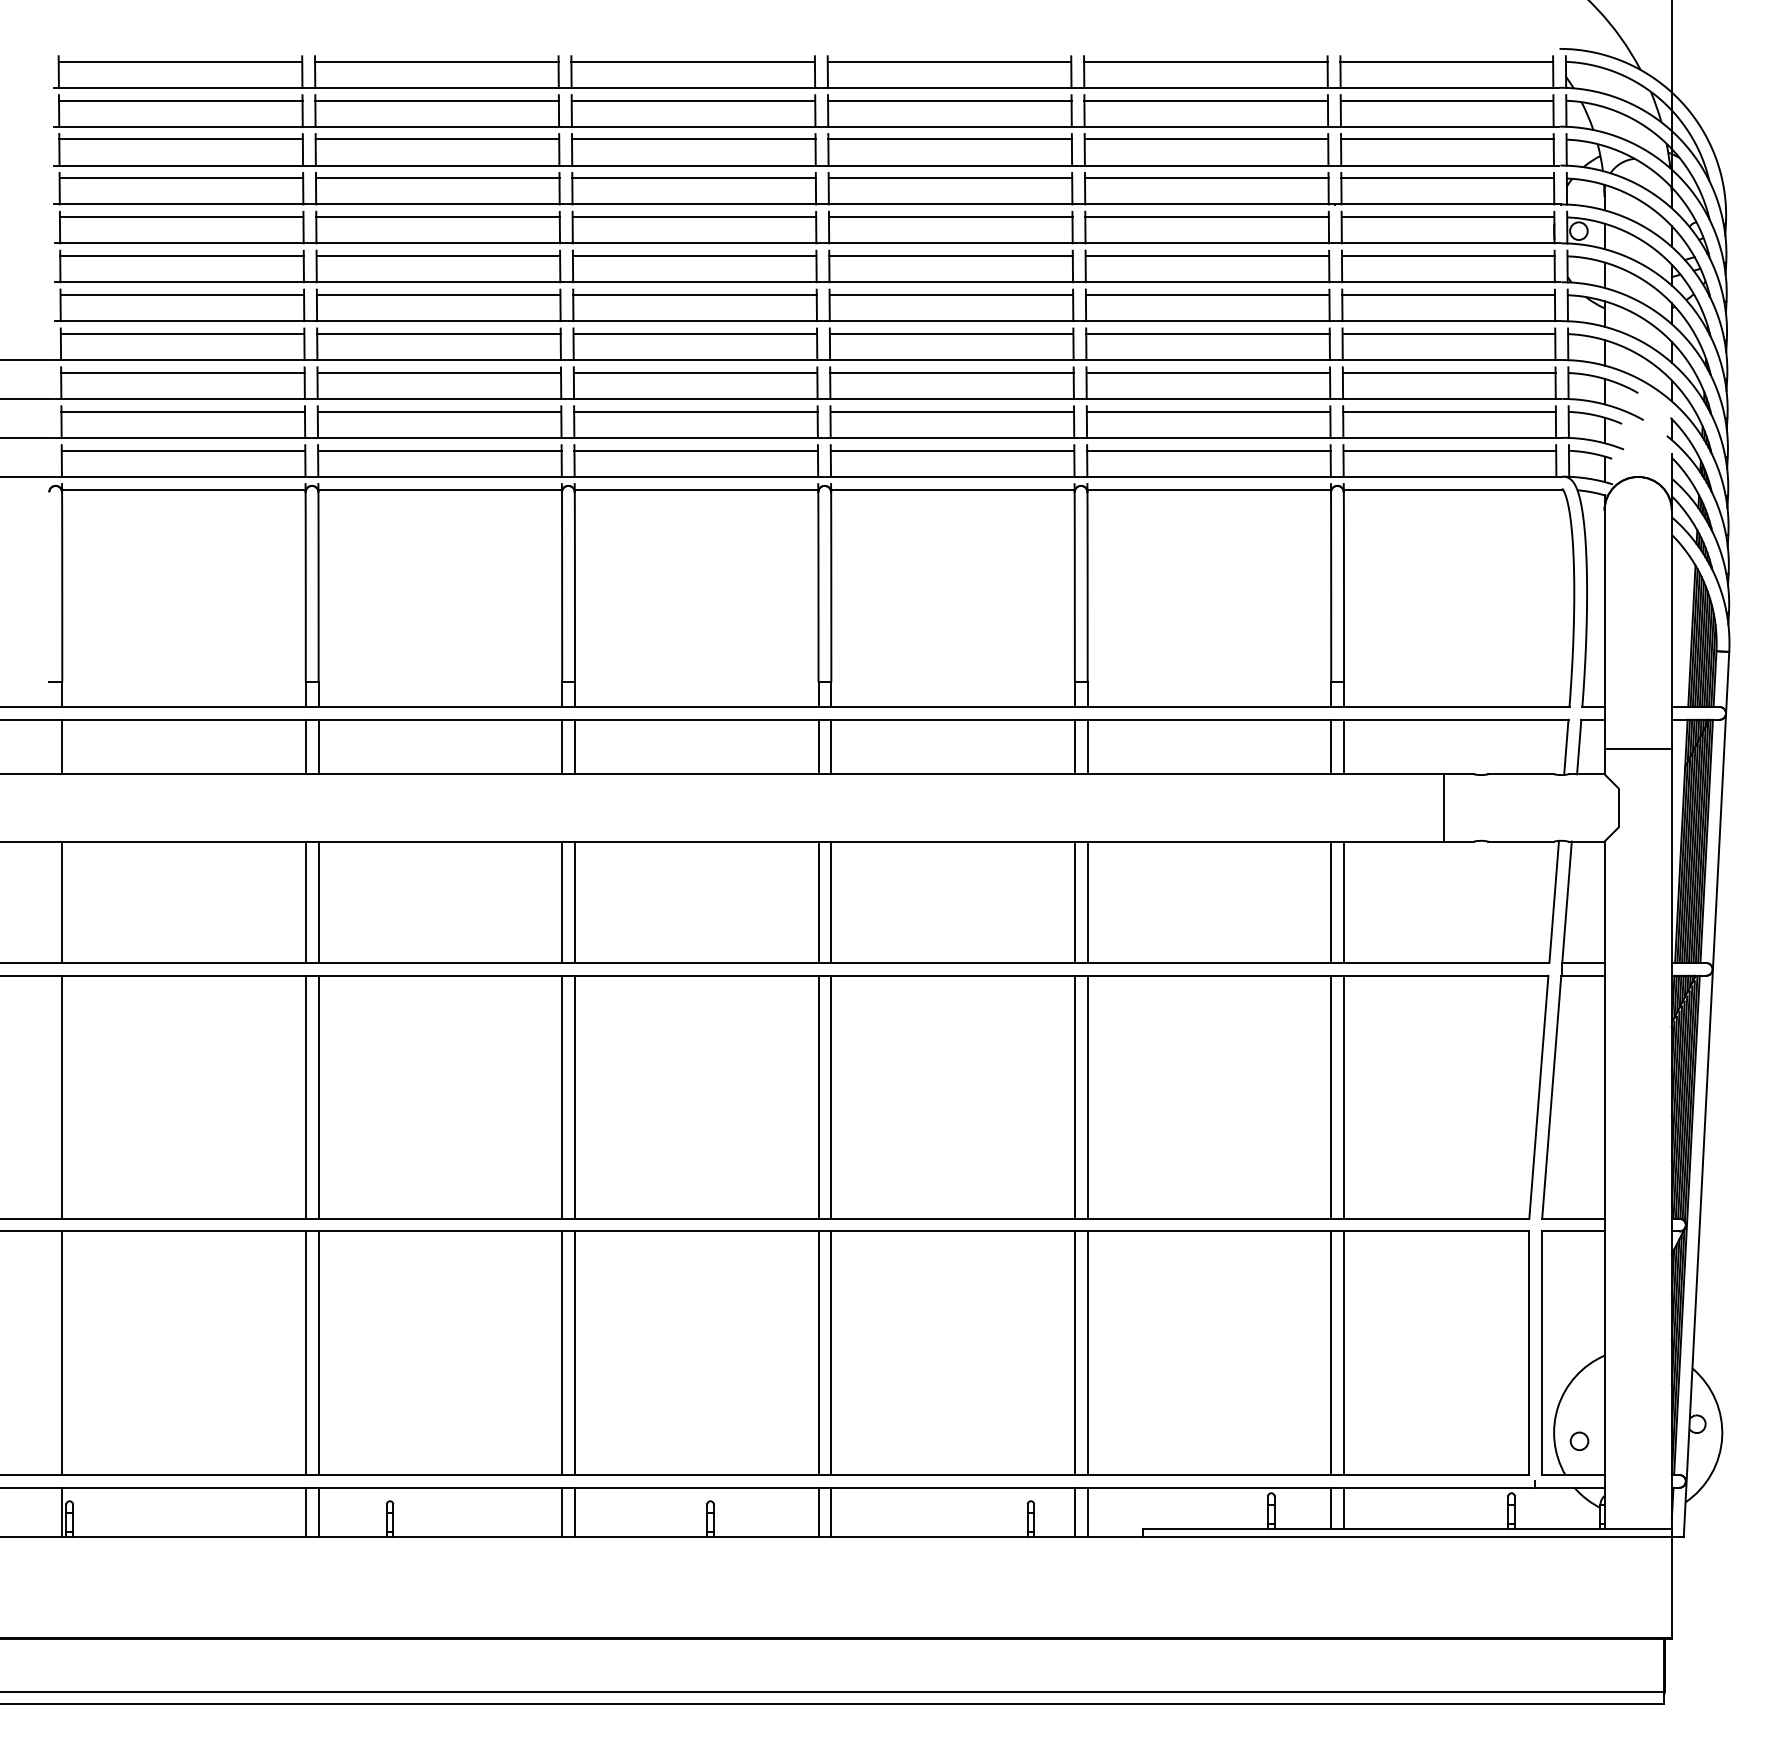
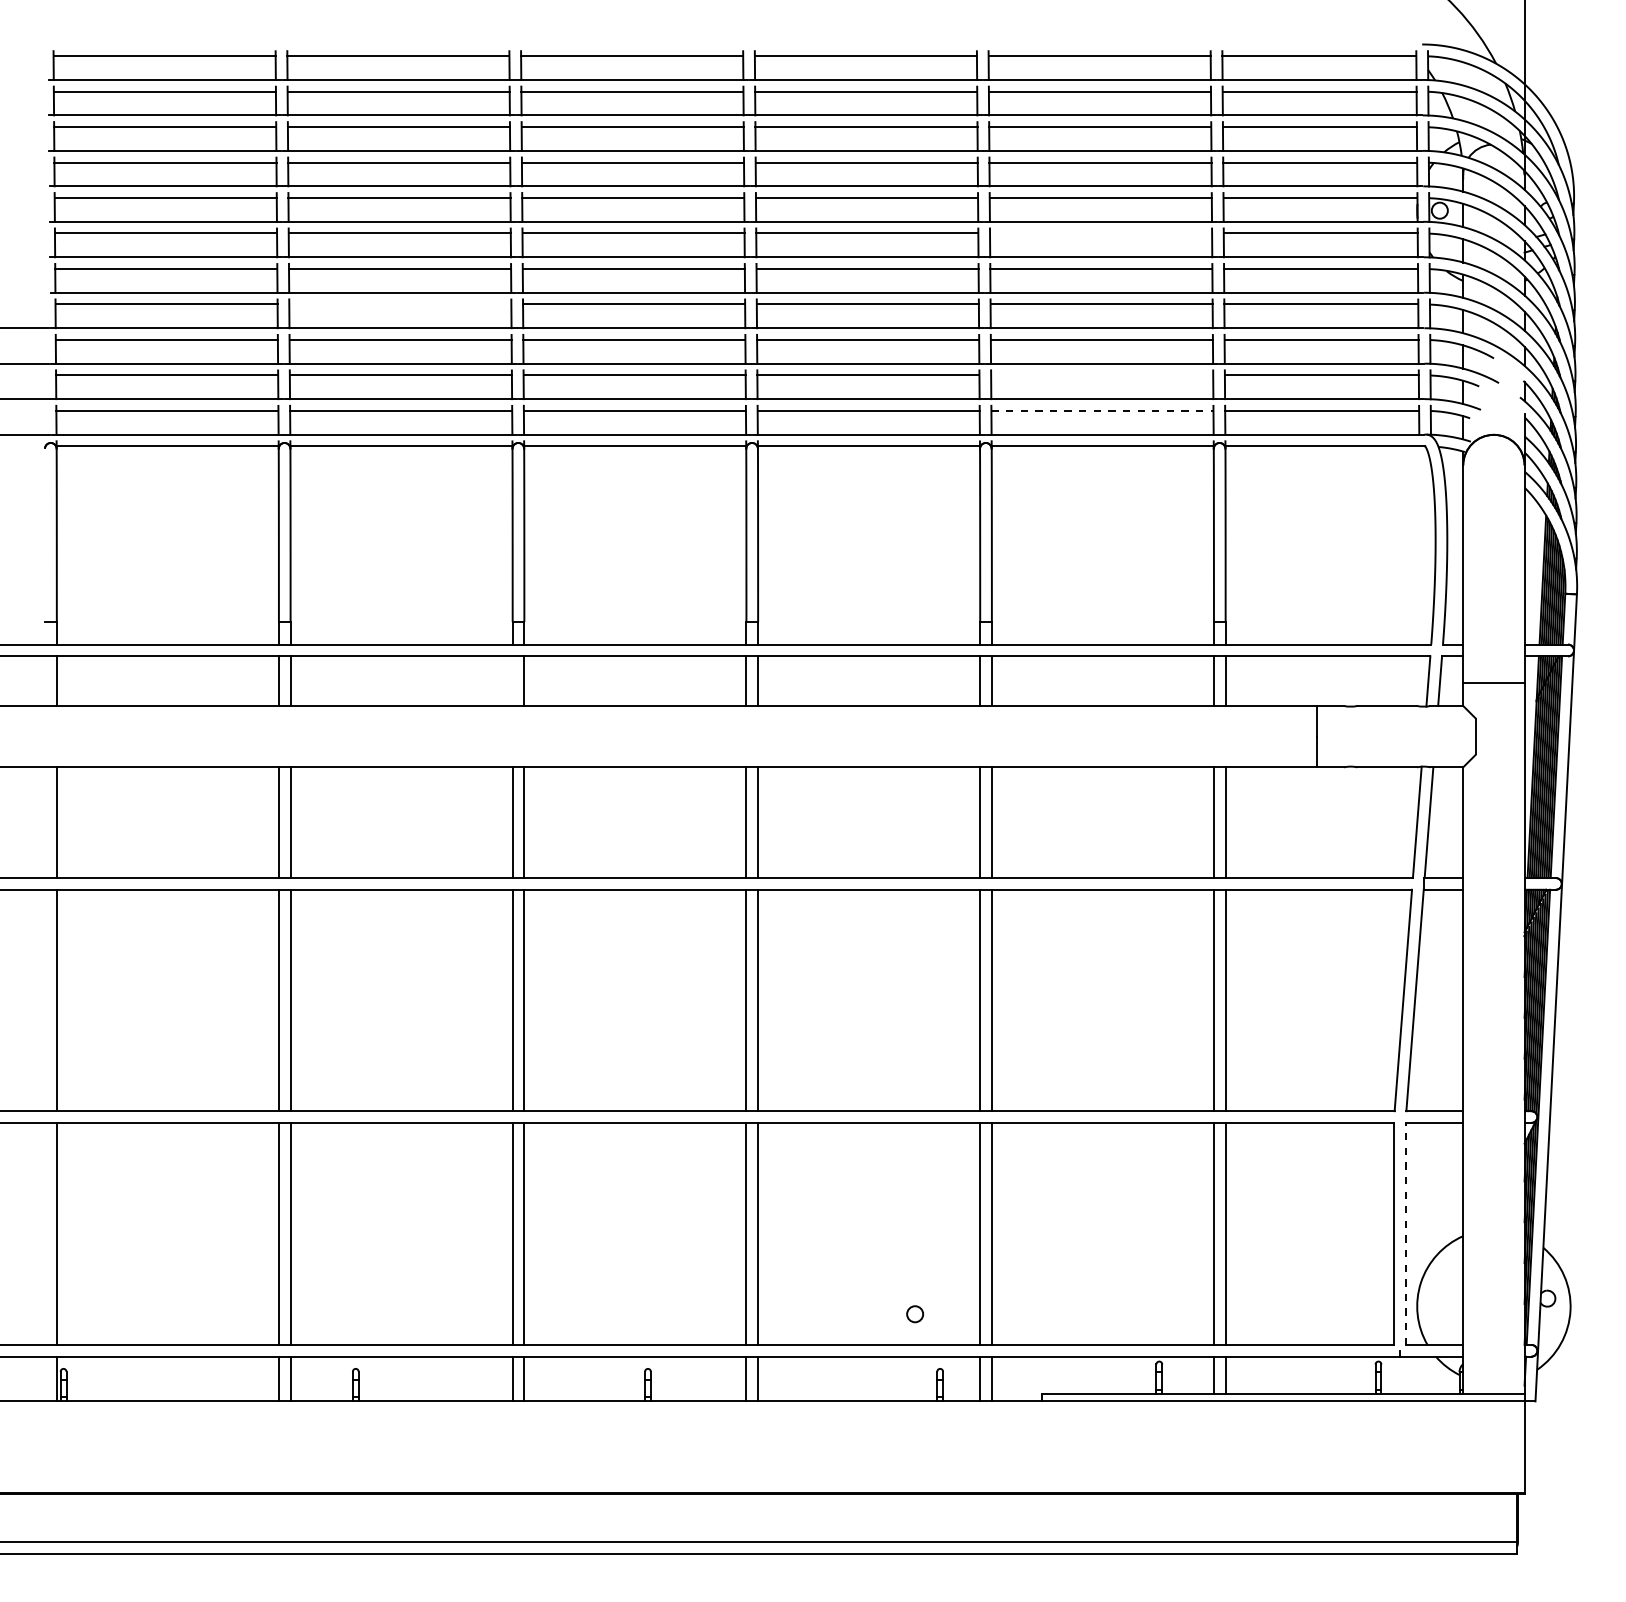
line: (1207, 256) -> (1101, 233), removed
line: (438, 333) -> (399, 304), removed
line: (1208, 411) -> (1102, 375), removed
line: (1208, 450) -> (1102, 410), solid -> dashed
line: (562, 746) -> (512, 680), removed
line: (1541, 1353) -> (1405, 1234), solid -> dashed
circle: (1579, 1440) -> (915, 1313), moved

